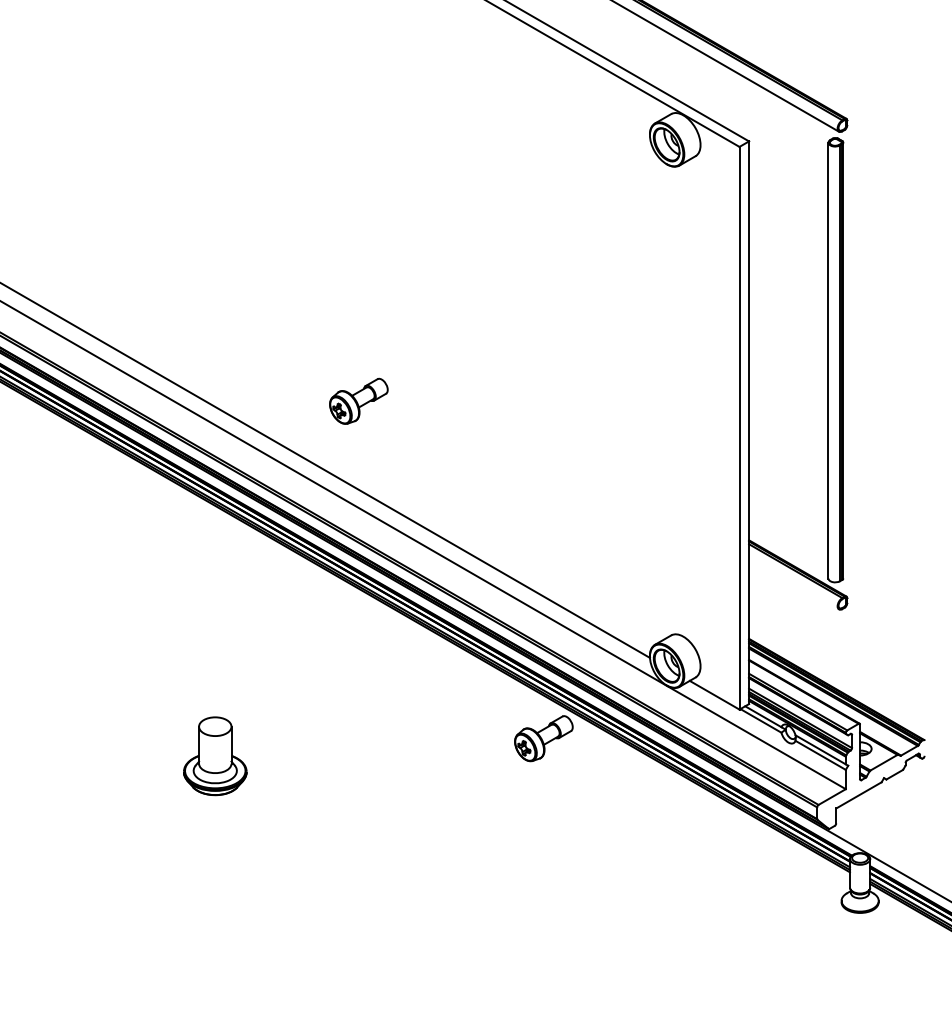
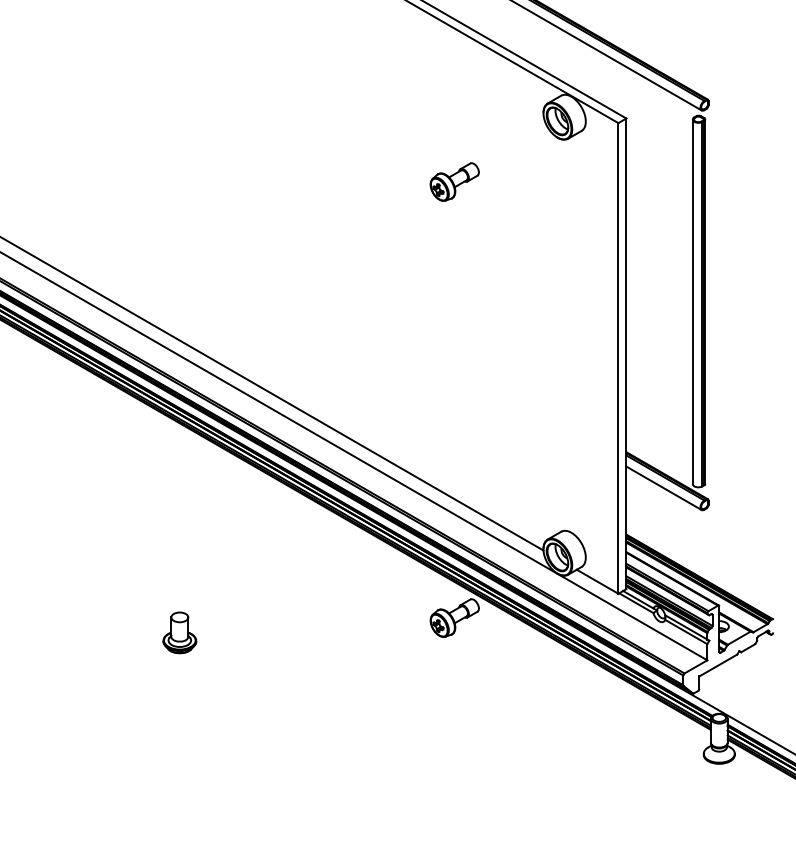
part: (358, 400) -> (454, 181), moved
line: (794, 583) -> (664, 488), added
part: (214, 756) -> (179, 632), size x0.62

